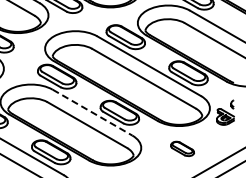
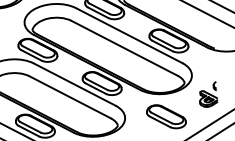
line: (92, 112) -> (74, 84), dashed -> solid
part: (225, 112) -> (208, 94), moved
part: (182, 148) -> (166, 116), size x1.67

